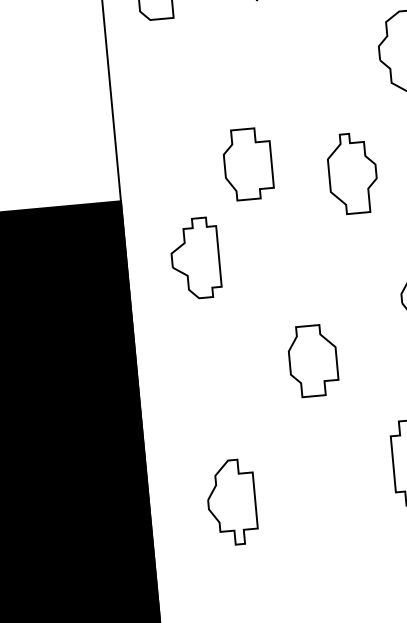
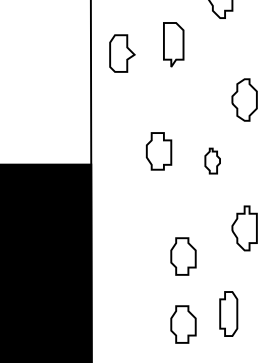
part: (351, 172) -> (212, 160), size x0.6
part: (195, 257) -> (127, 197), removed
part: (325, 490) -> (183, 324), added
part: (231, 503) -> (134, 326), removed

